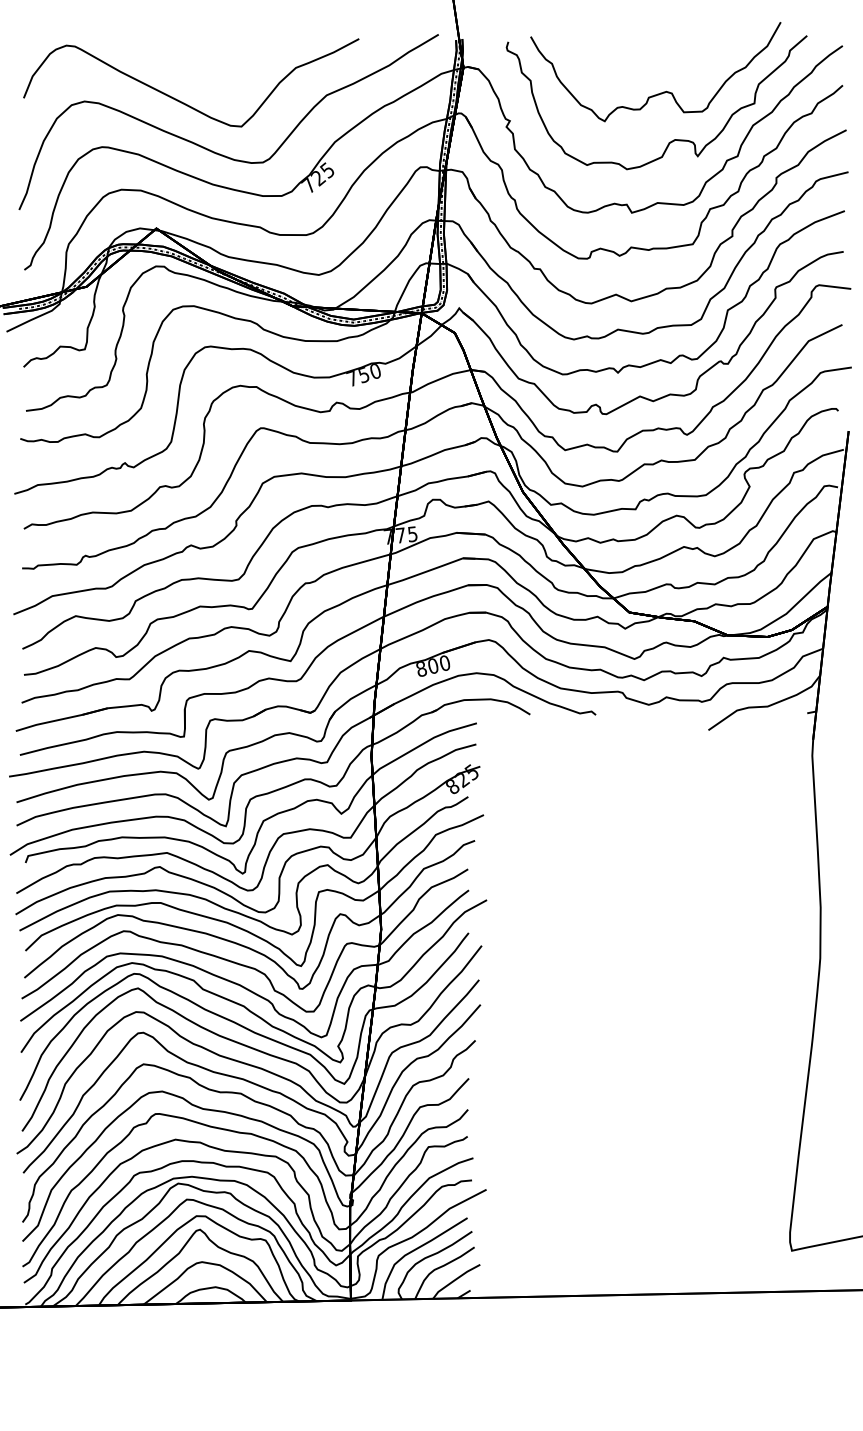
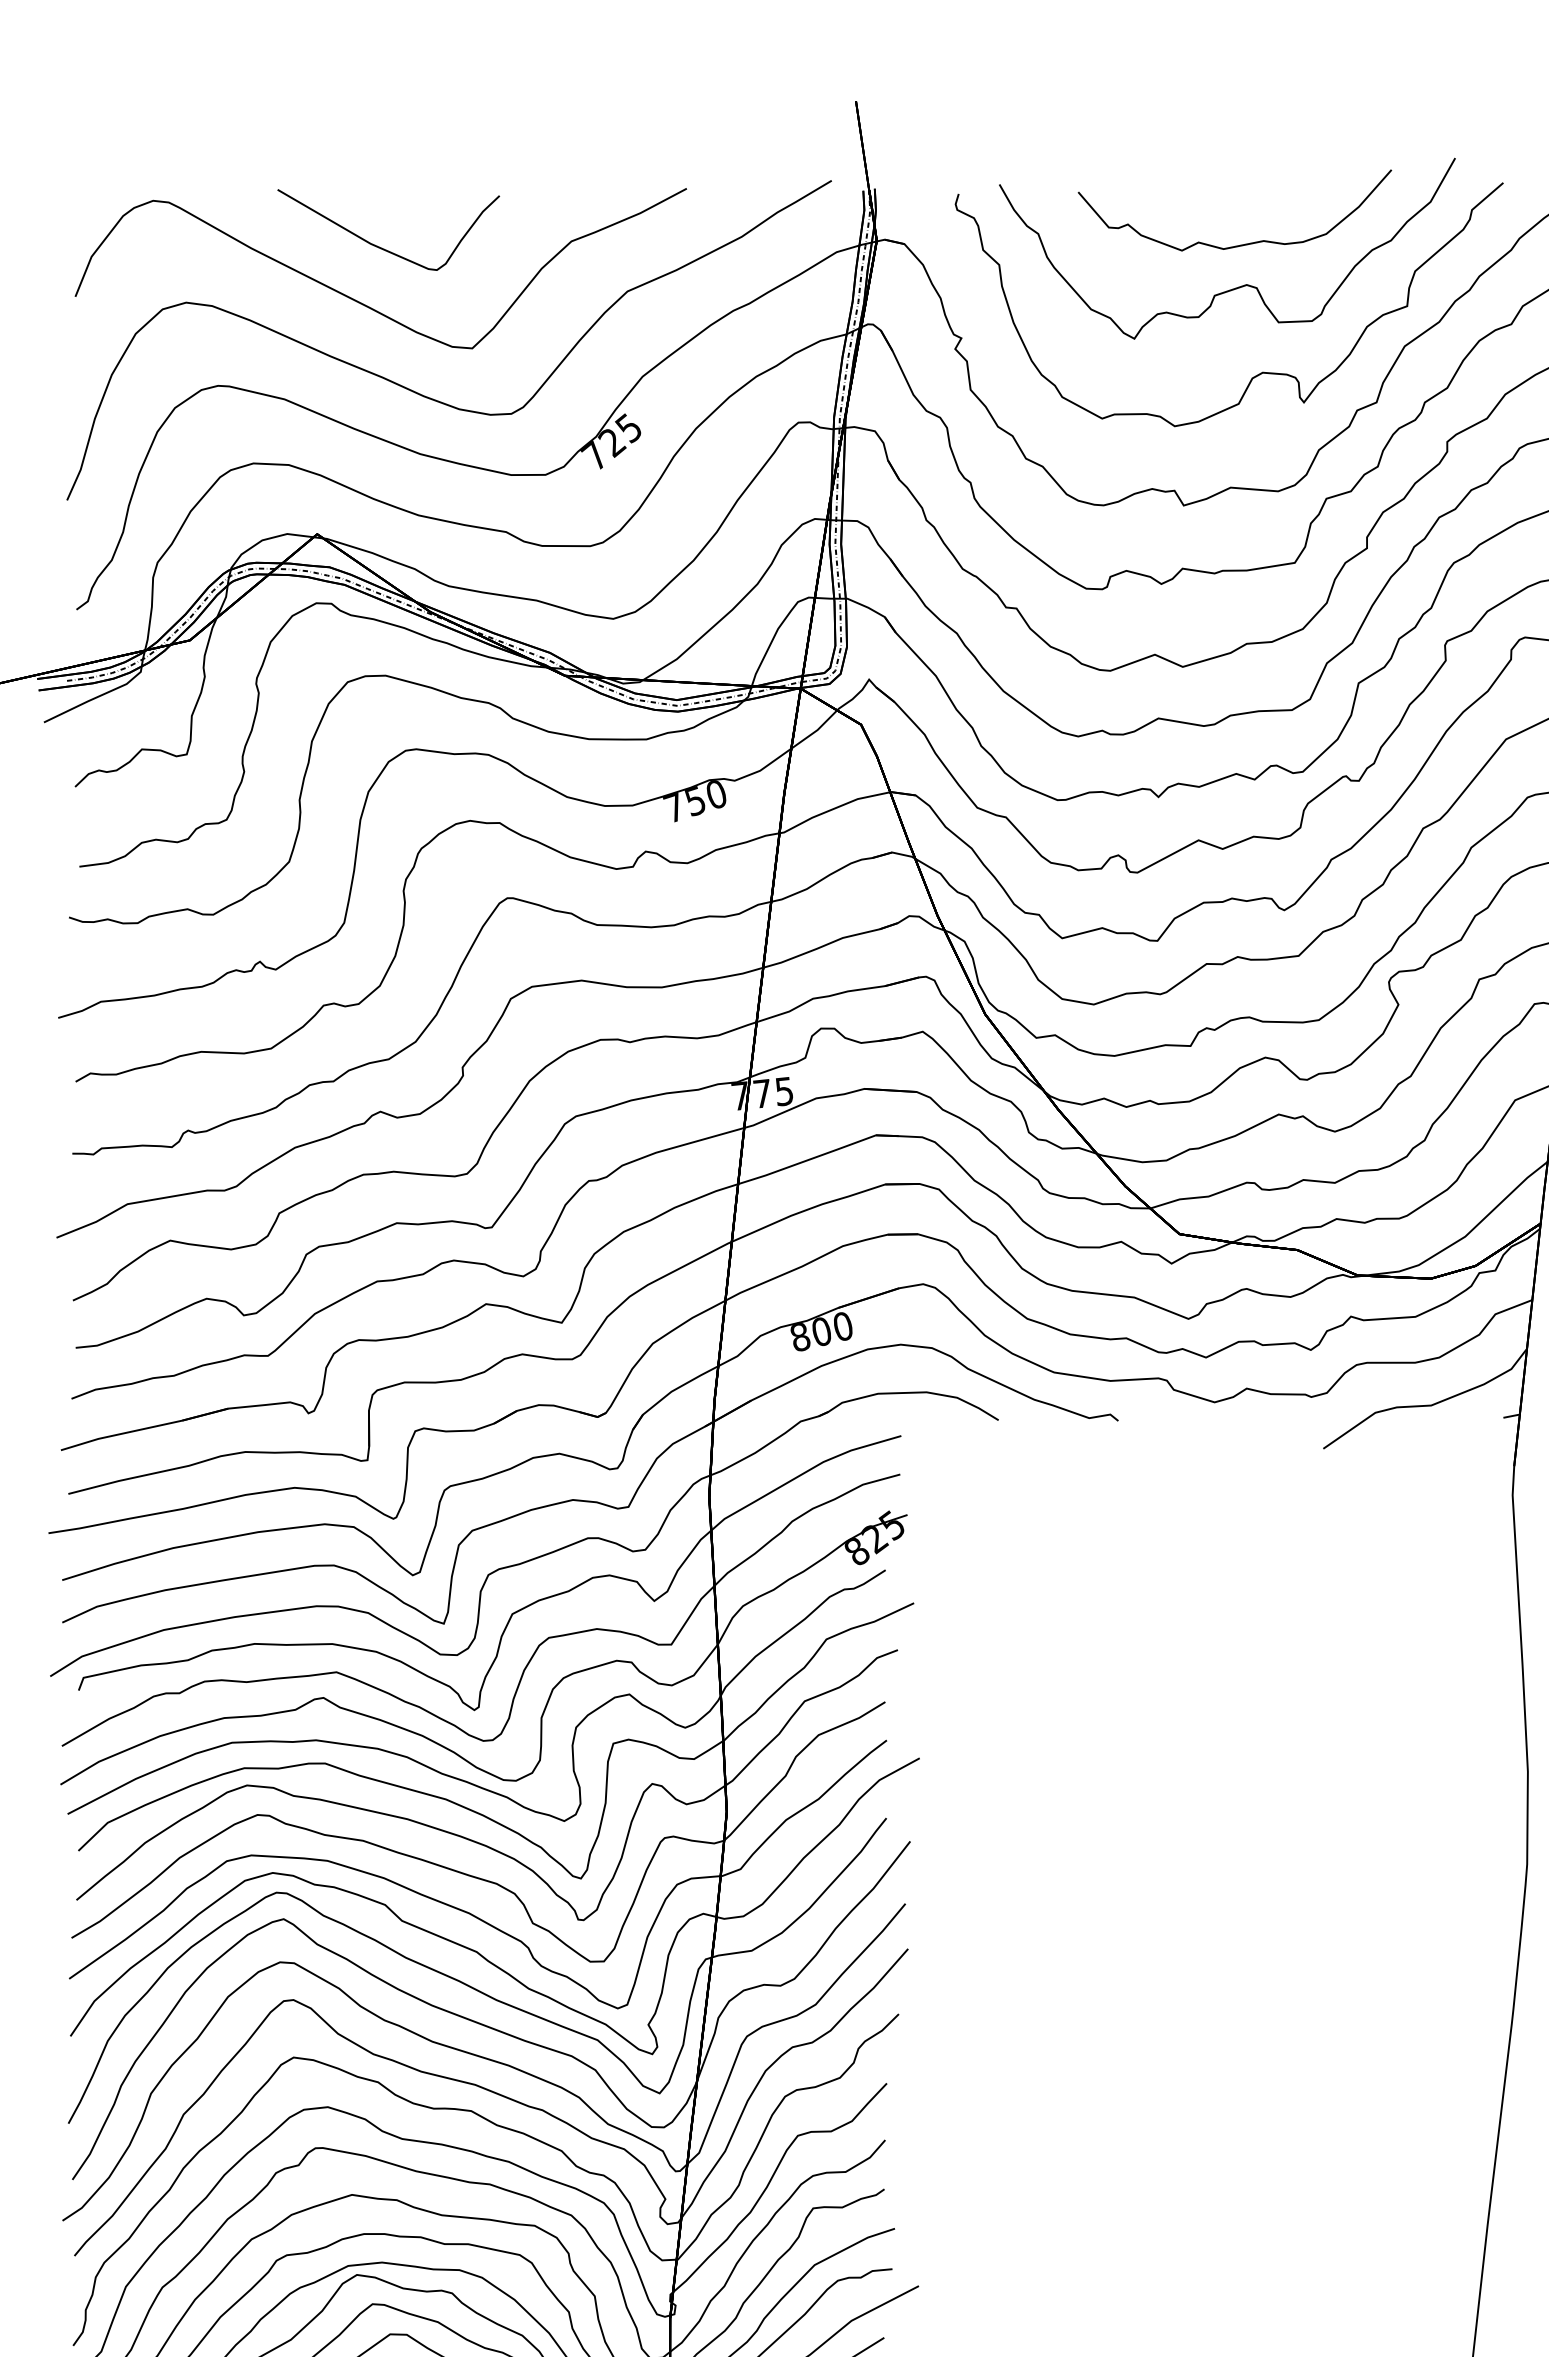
curve: (665, 68) -> (1245, 242), added
curve: (191, 70) -> (381, 246), added

